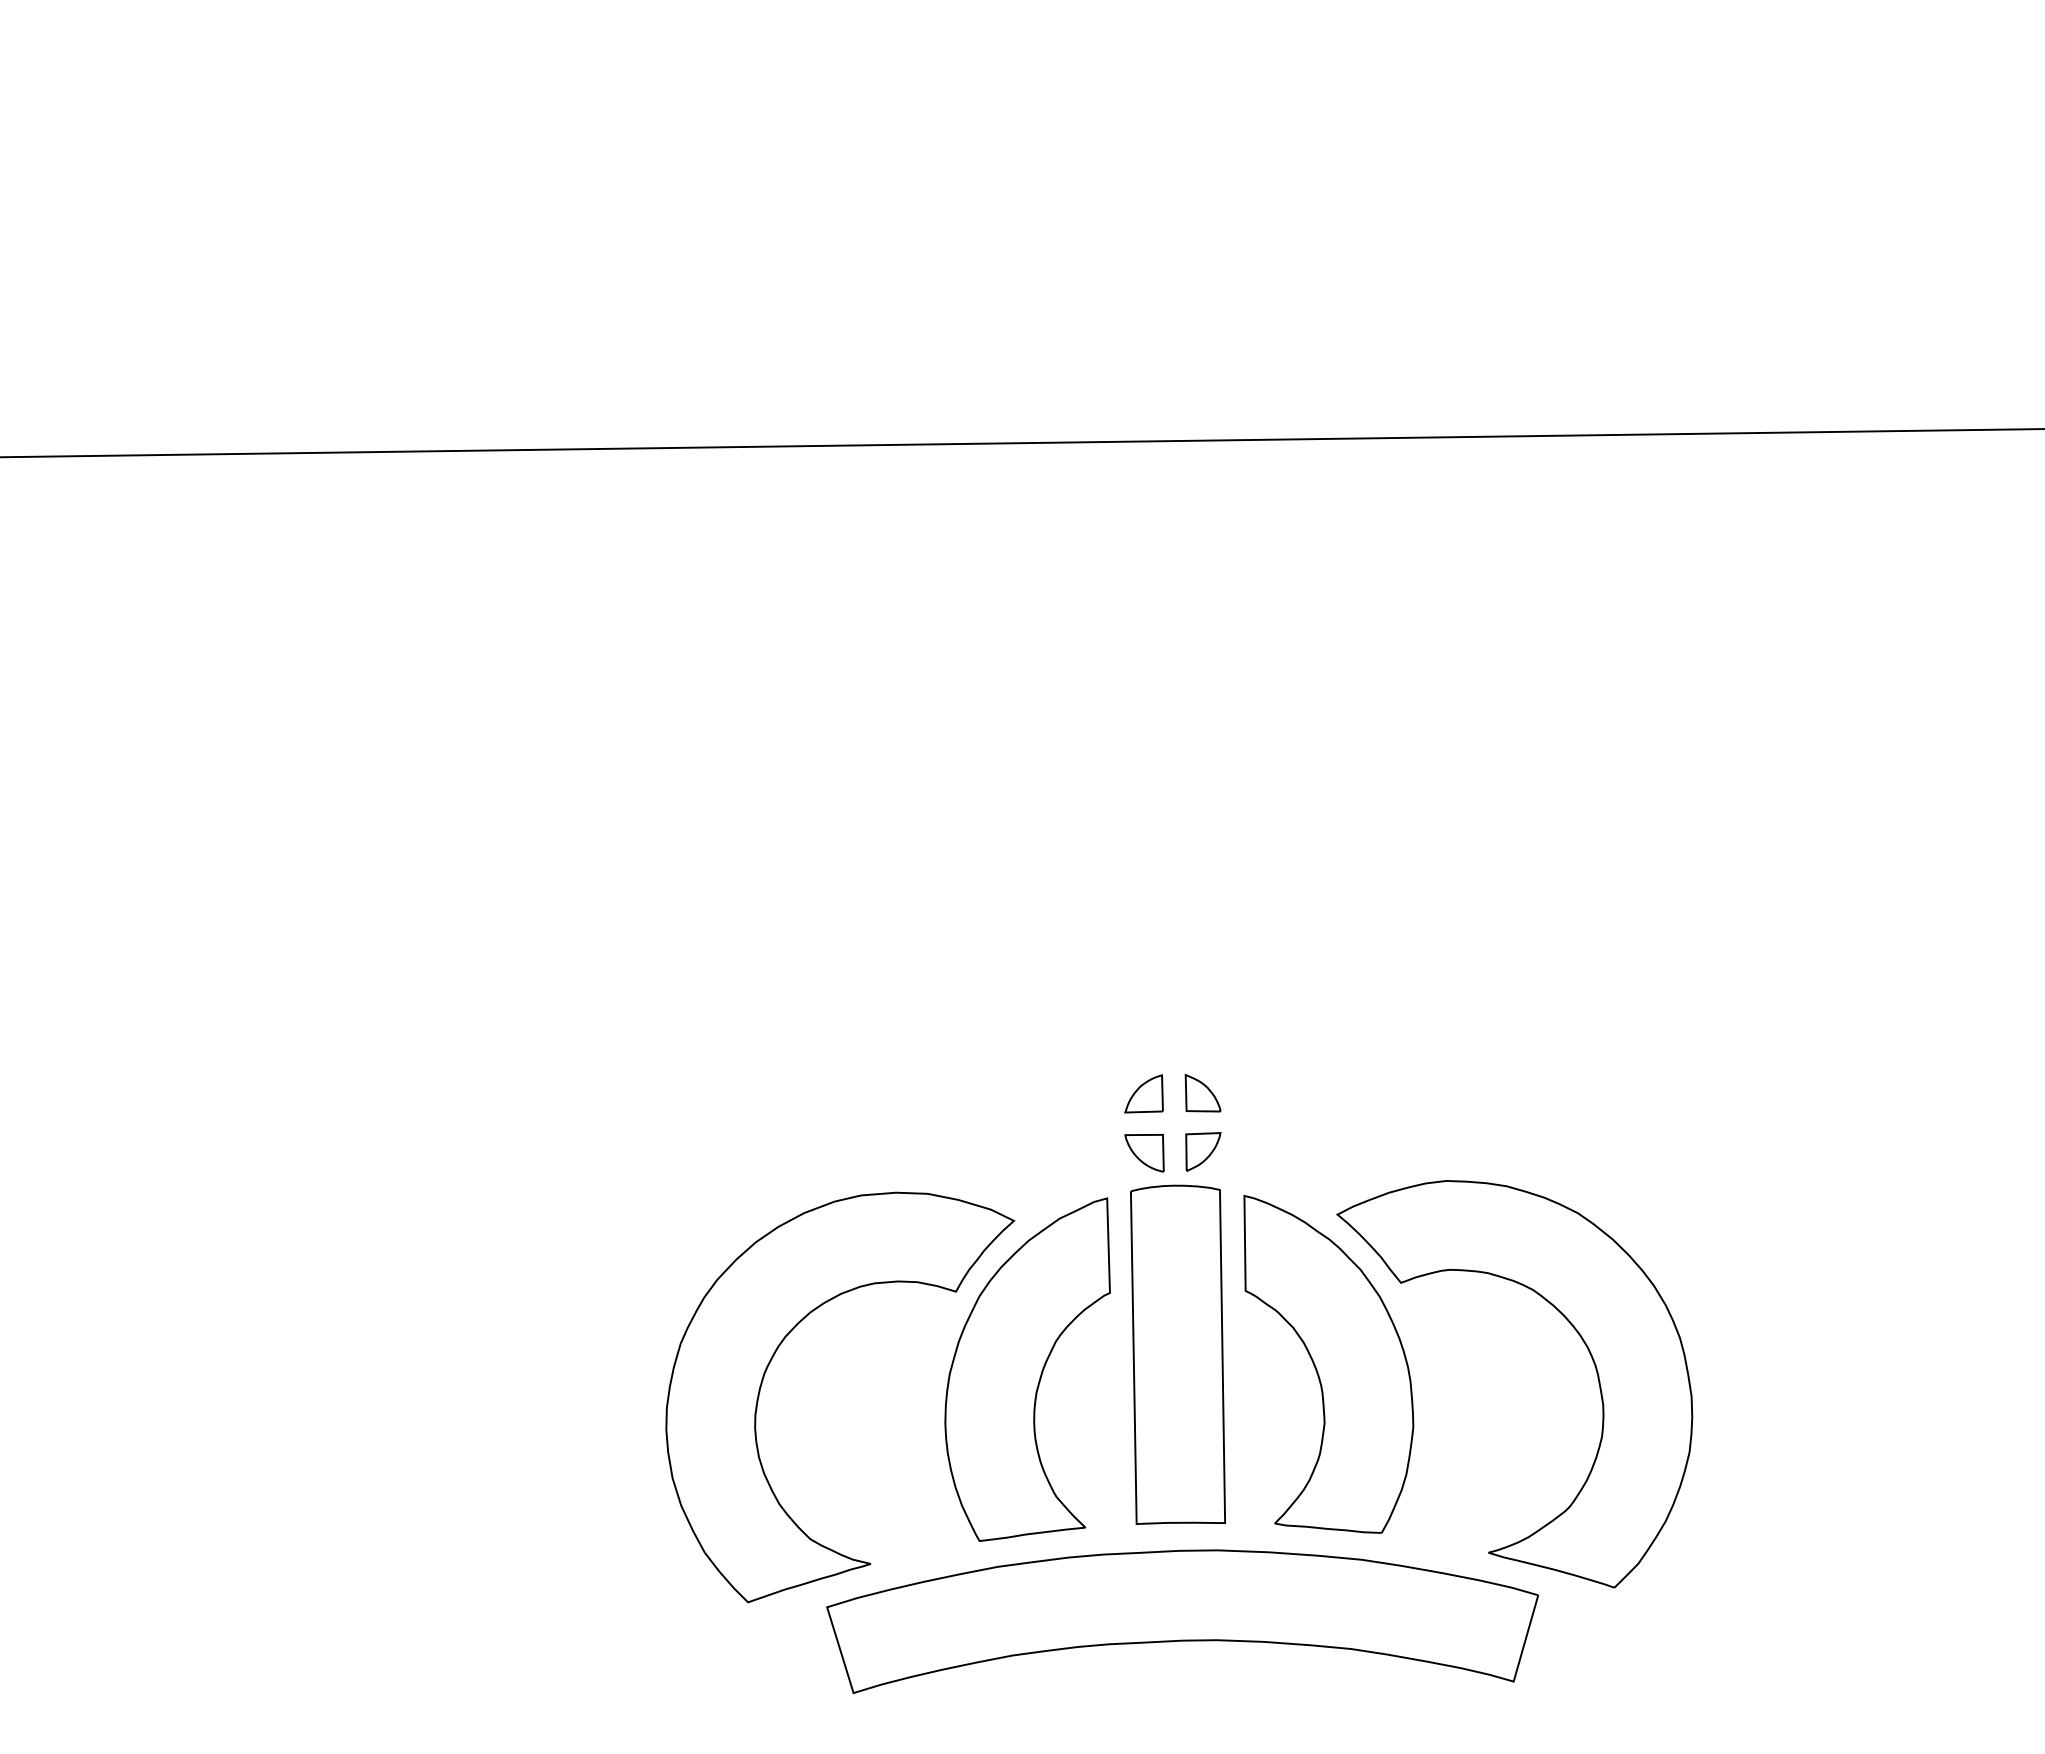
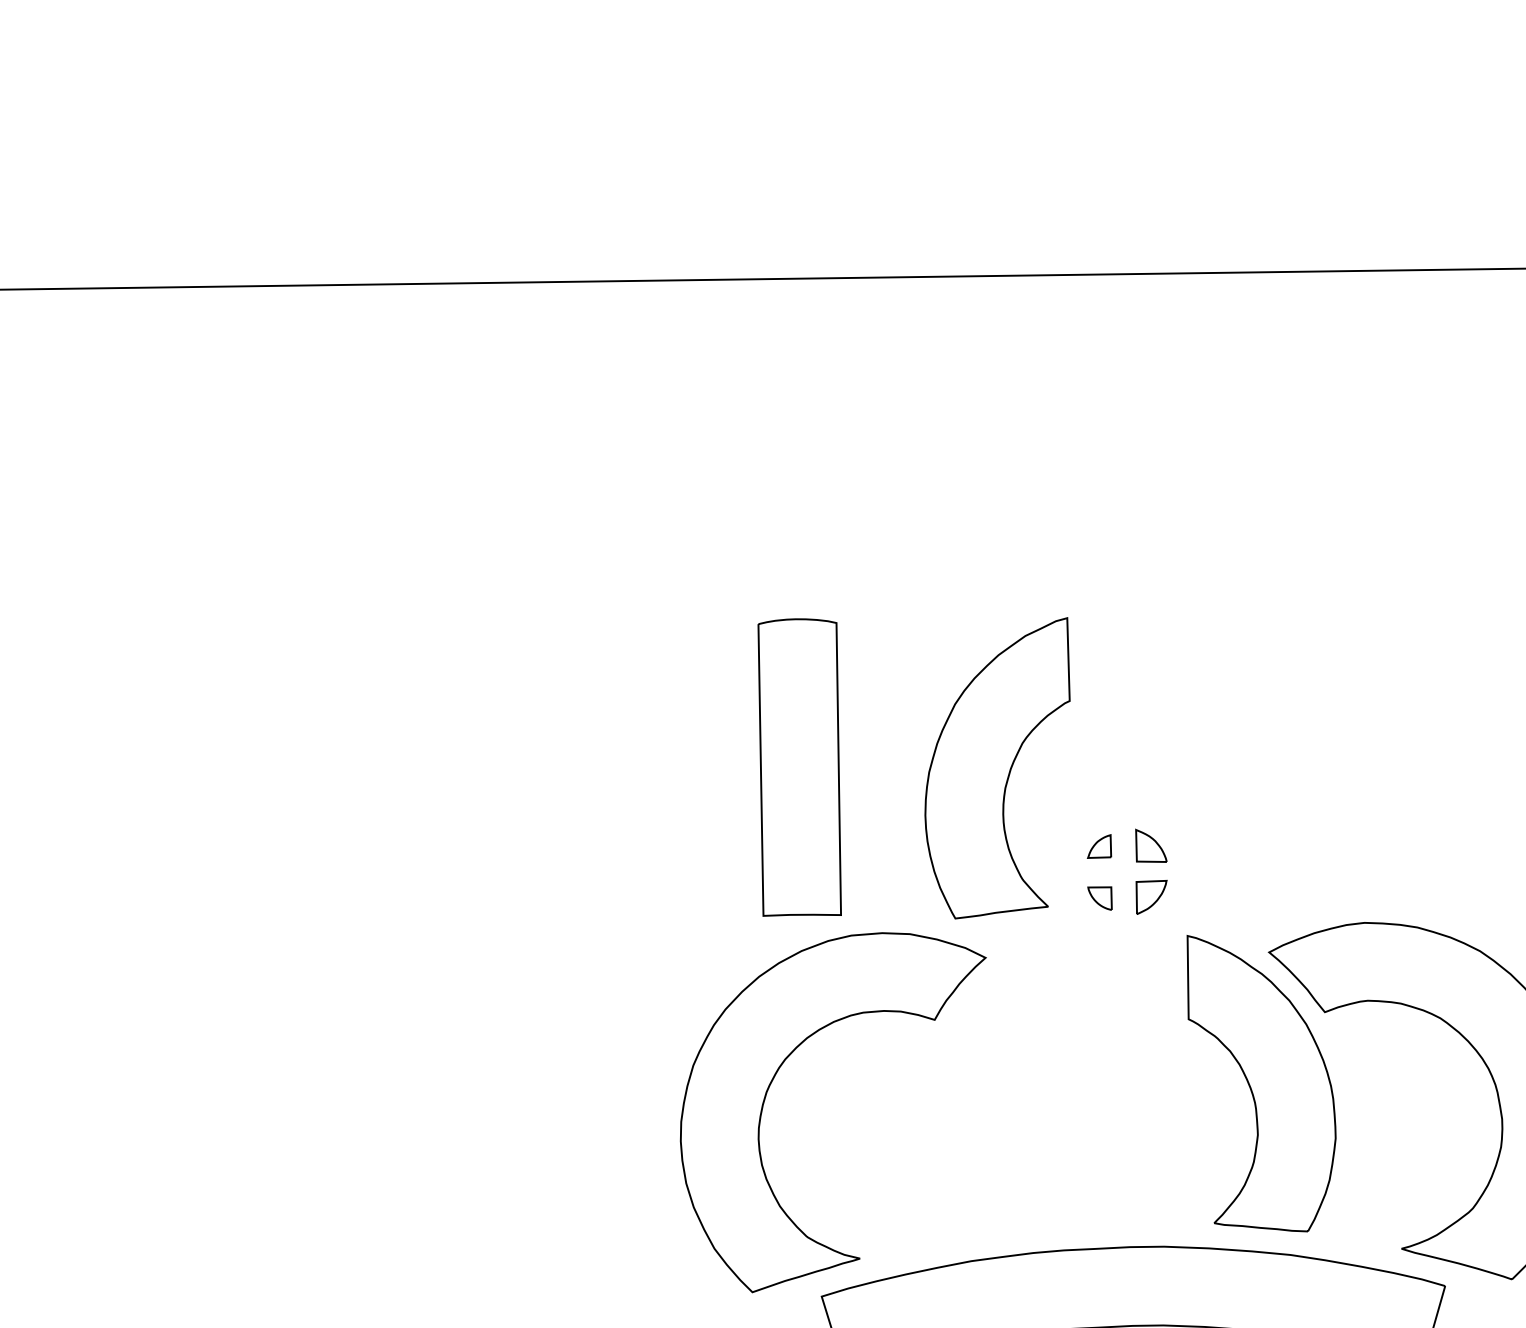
part: (1143, 1093) -> (1099, 846), size x0.7
part: (1144, 1153) -> (1099, 898), size x0.7
part: (1177, 1354) -> (799, 767), moved
part: (1027, 1369) -> (997, 768), moved

